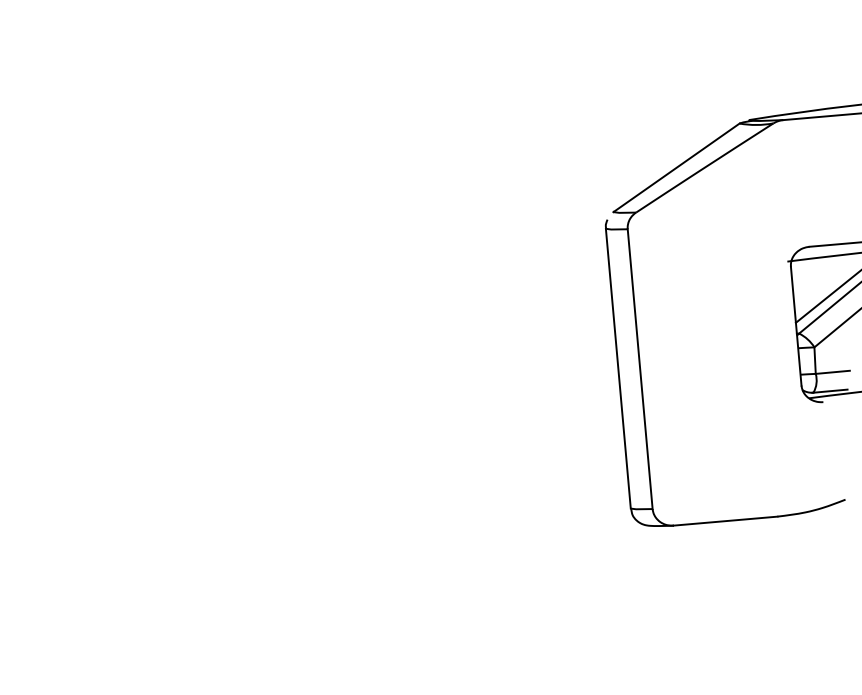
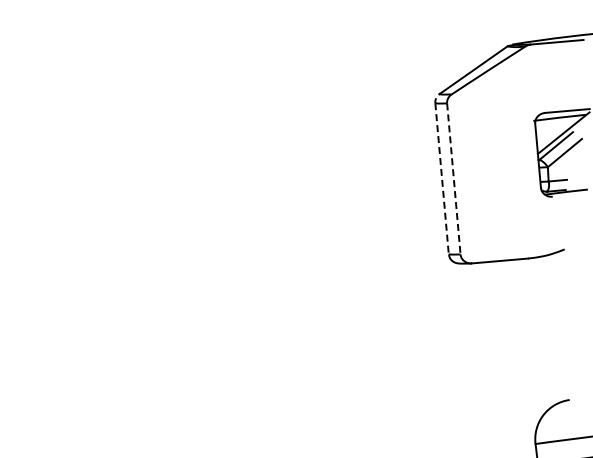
line: (619, 368) -> (442, 178), solid -> dashed
line: (639, 368) -> (453, 178), solid -> dashed

